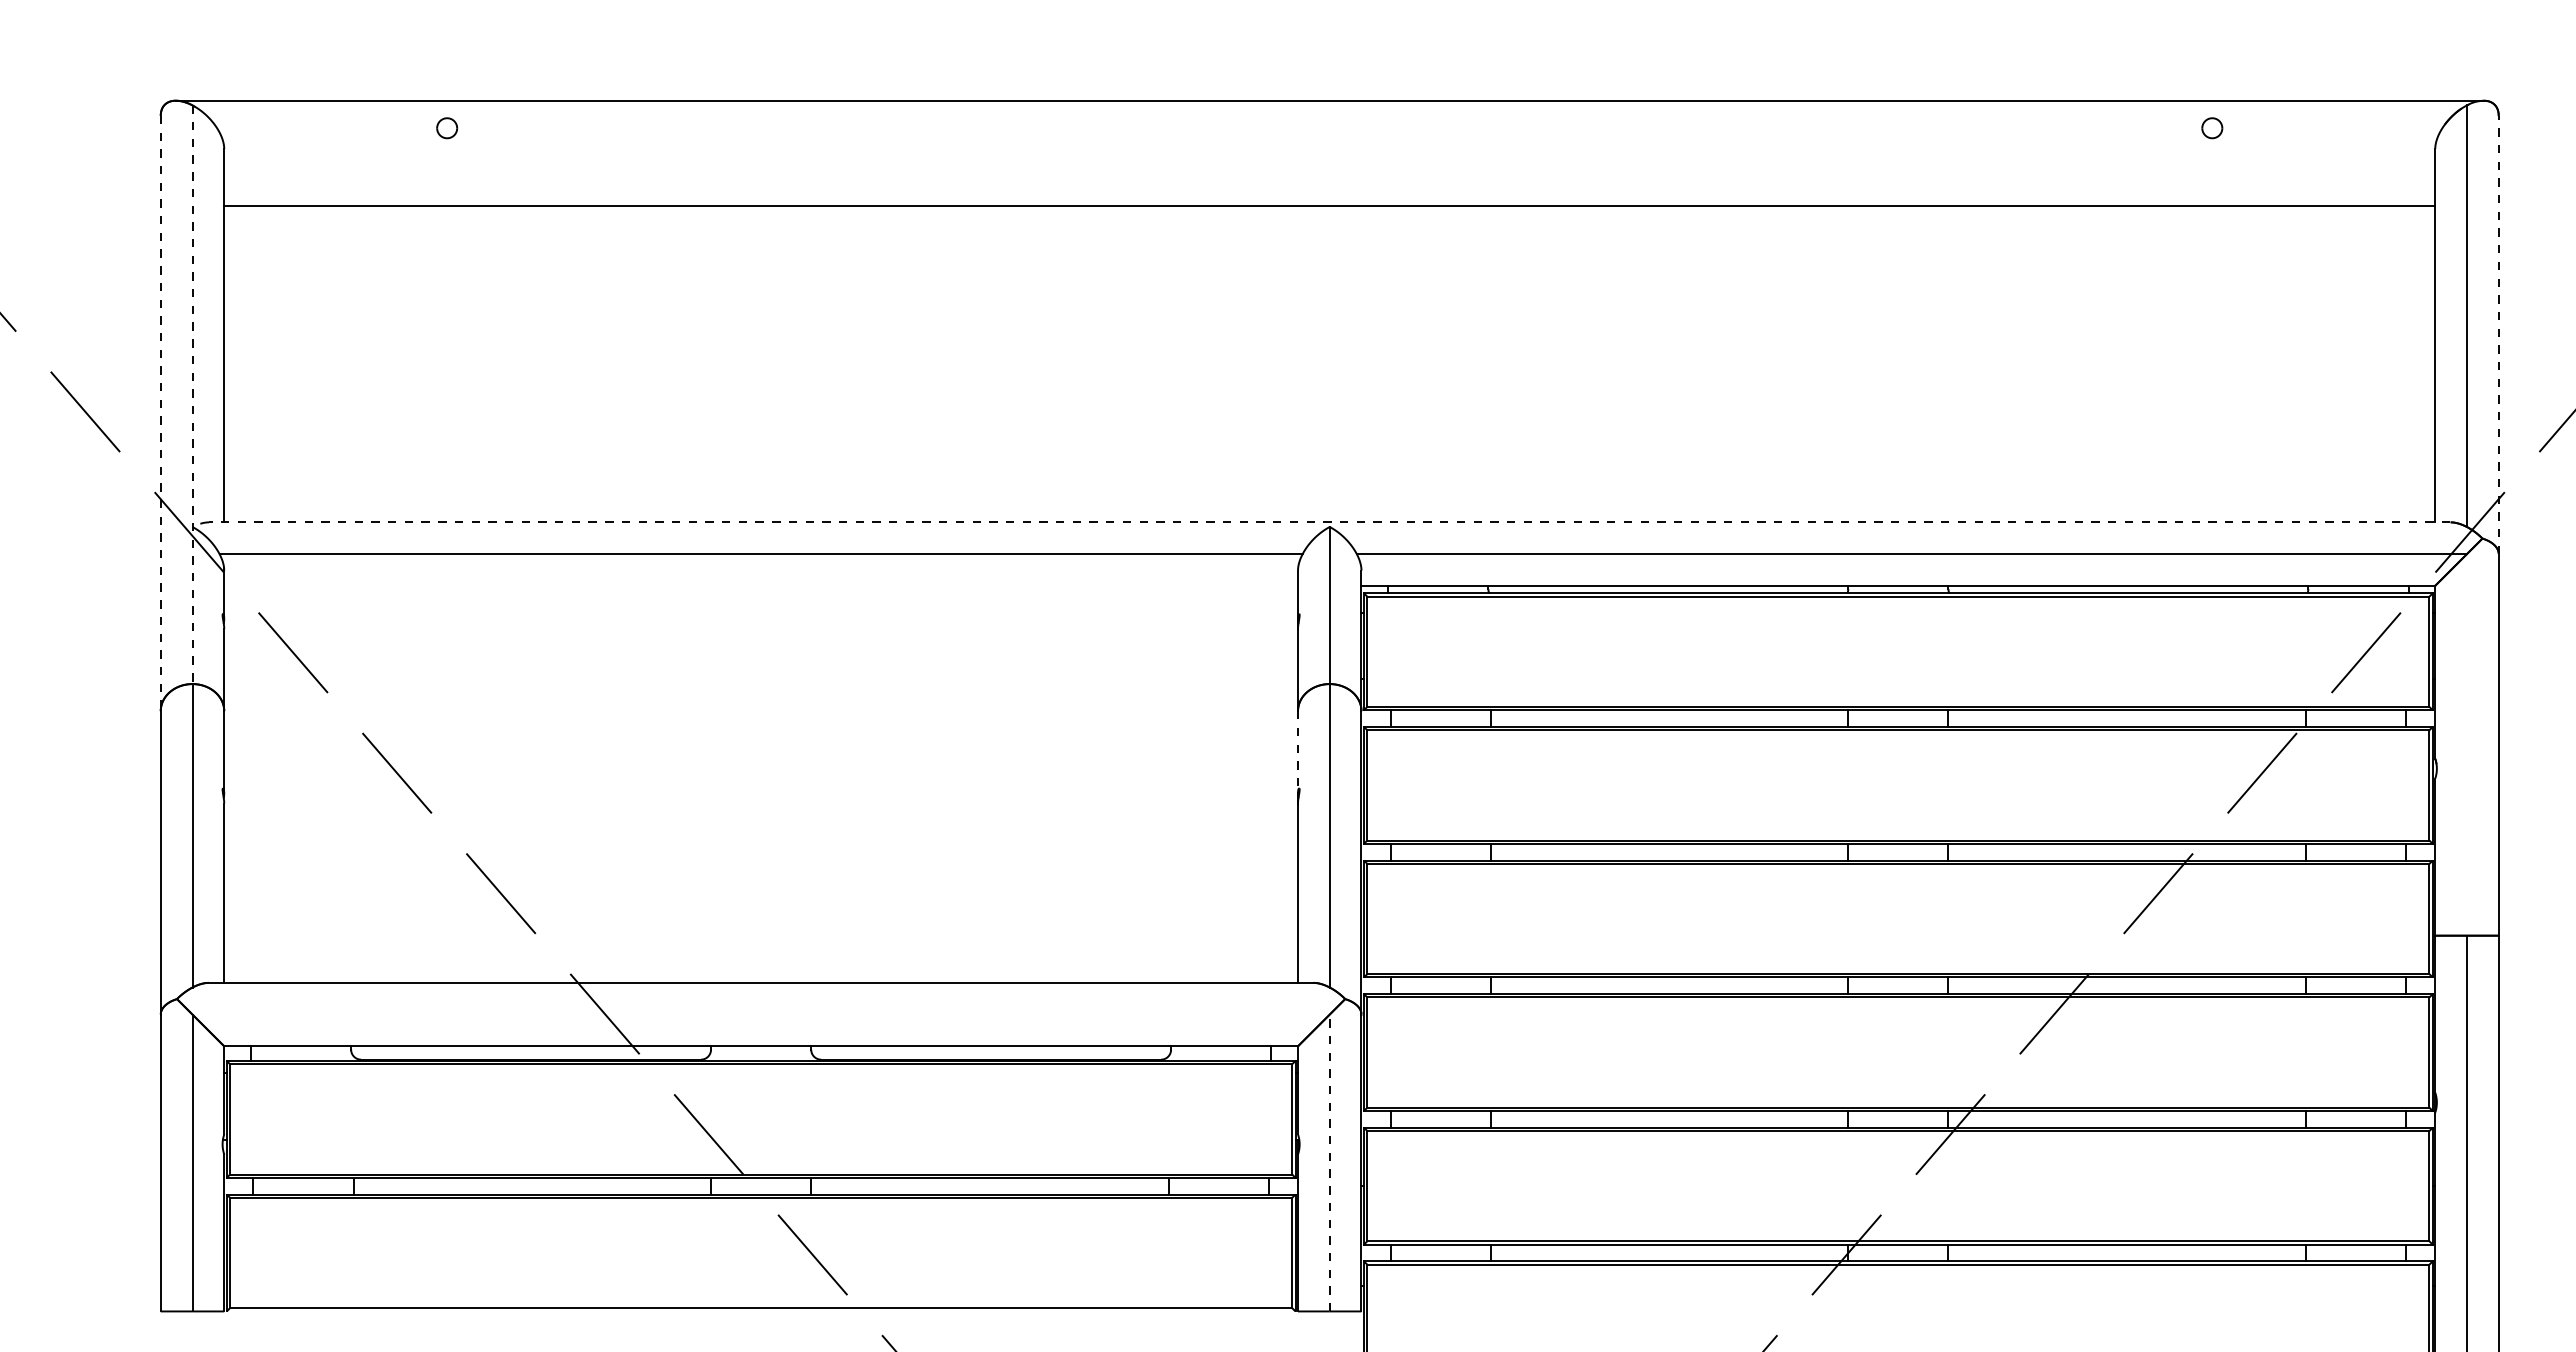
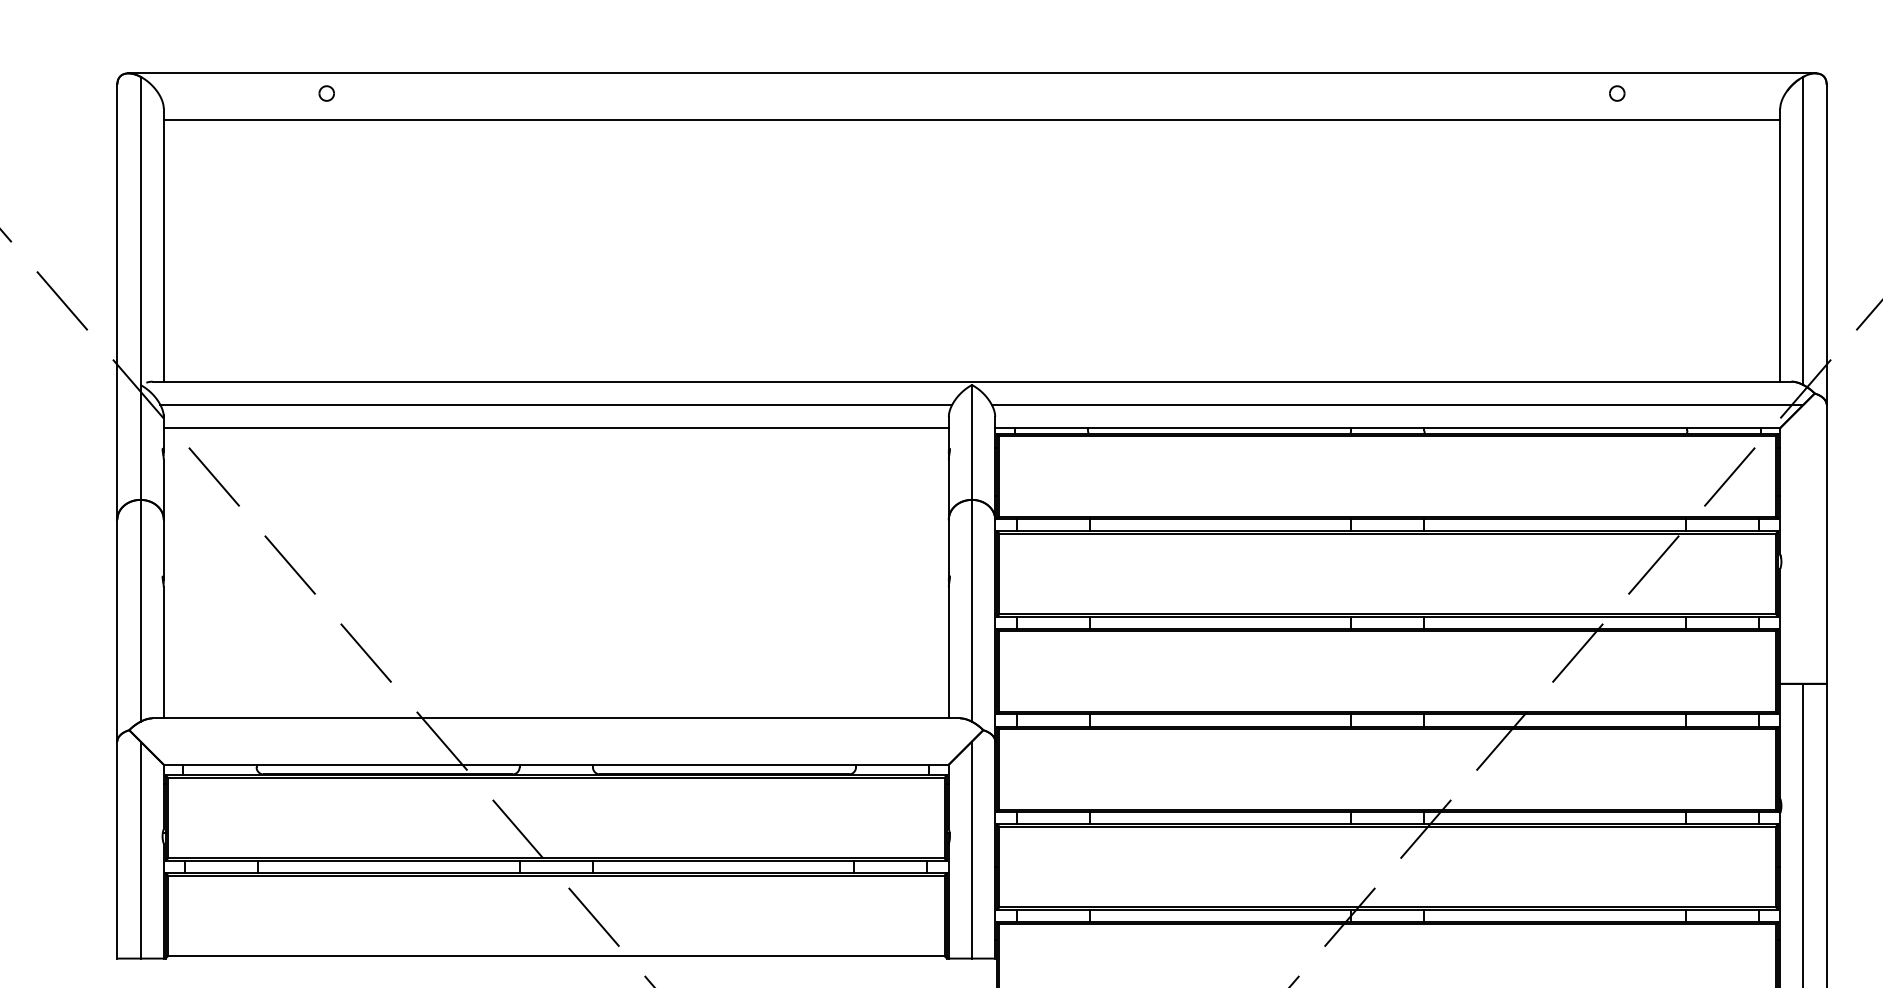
line: (1329, 206) -> (971, 120), moved
line: (2498, 334) -> (1826, 244), dashed -> solid
line: (192, 395) -> (140, 288), dashed -> solid
line: (160, 413) -> (117, 302), dashed -> solid
line: (1329, 522) -> (971, 381), dashed -> solid
line: (761, 585) -> (556, 427), added
line: (1298, 752) -> (949, 549), dashed -> solid
line: (1329, 1162) -> (971, 849), dashed -> solid

